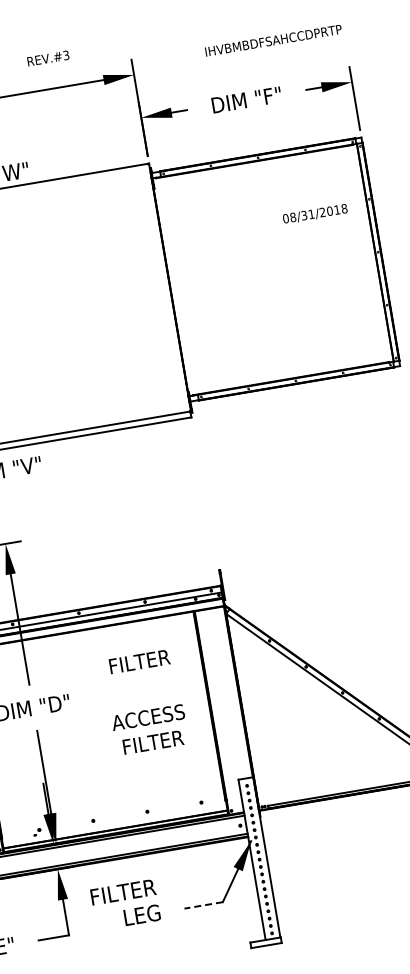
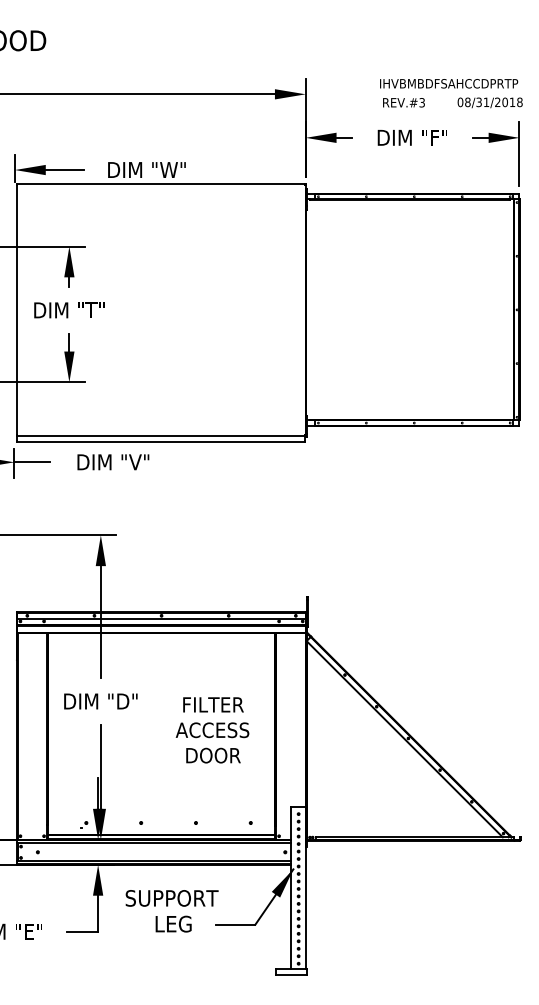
text: (47, 58) -> (403, 102), moved
text: (314, 213) -> (489, 102), moved
text: (139, 661) -> (213, 704), moved
text: (153, 742) -> (213, 755), FILTER -> DOOR
text: (135, 890) -> (171, 898), FILTER -> SUPPORT
line: (203, 905) -> (235, 924), dashed -> solid

